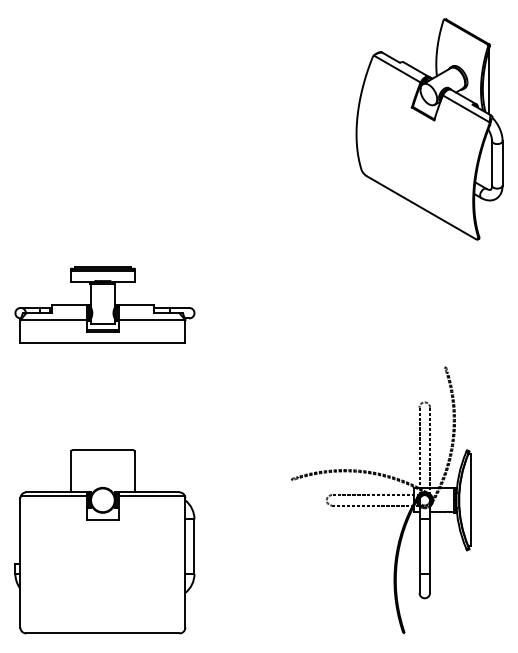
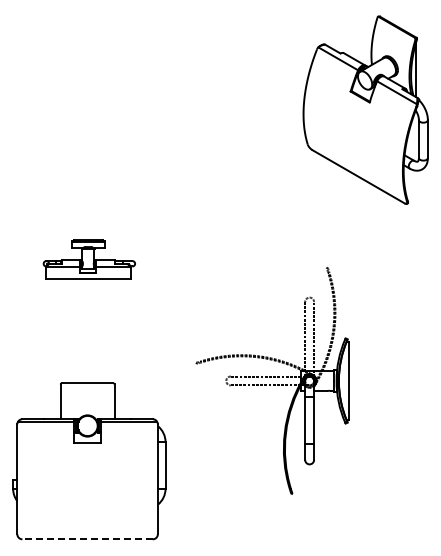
part: (105, 304) -> (89, 259), size x0.6
part: (381, 499) -> (272, 380), moved
line: (102, 633) -> (87, 539), solid -> dashed

